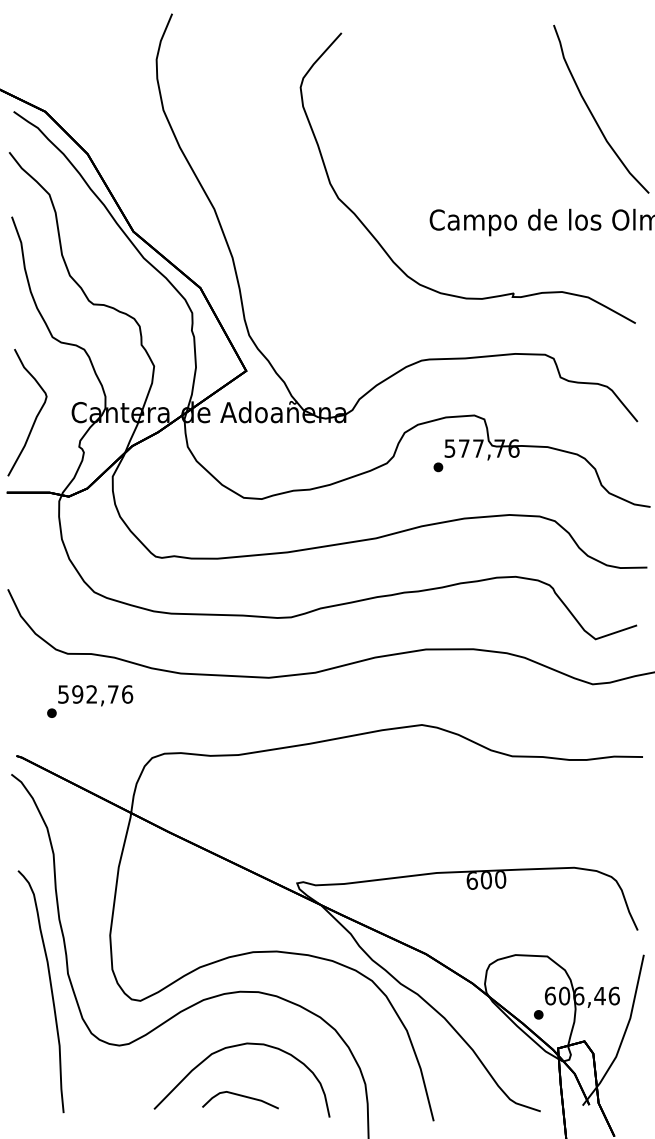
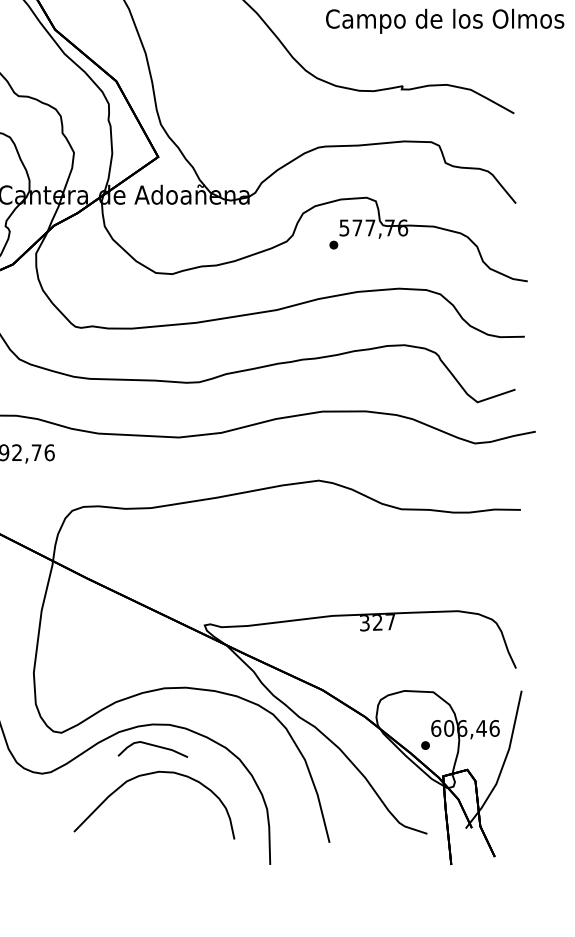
text: (486, 880) -> (377, 622), 600 -> 327
curve: (240, 1096) -> (152, 746), moved

